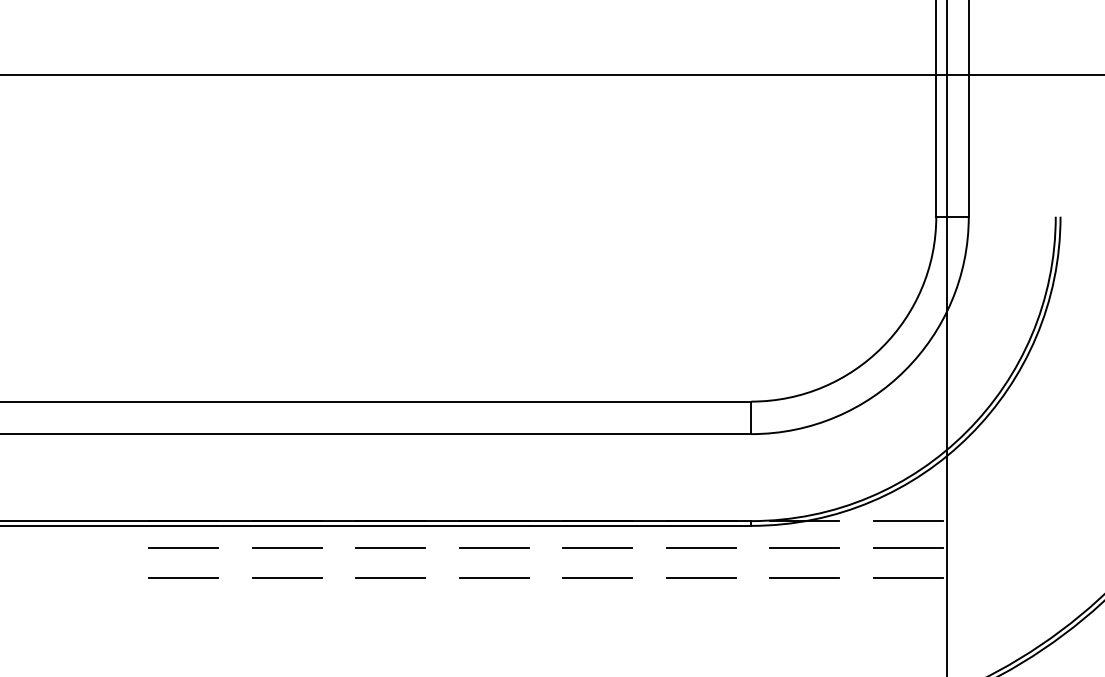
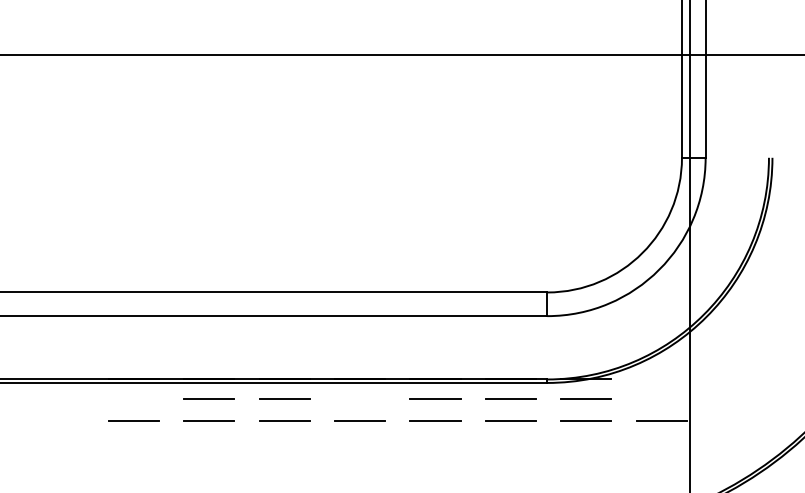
line: (907, 520) -> (661, 379), removed
line: (183, 547) -> (133, 398), removed
line: (493, 547) -> (359, 398), removed
line: (907, 547) -> (661, 398), removed

